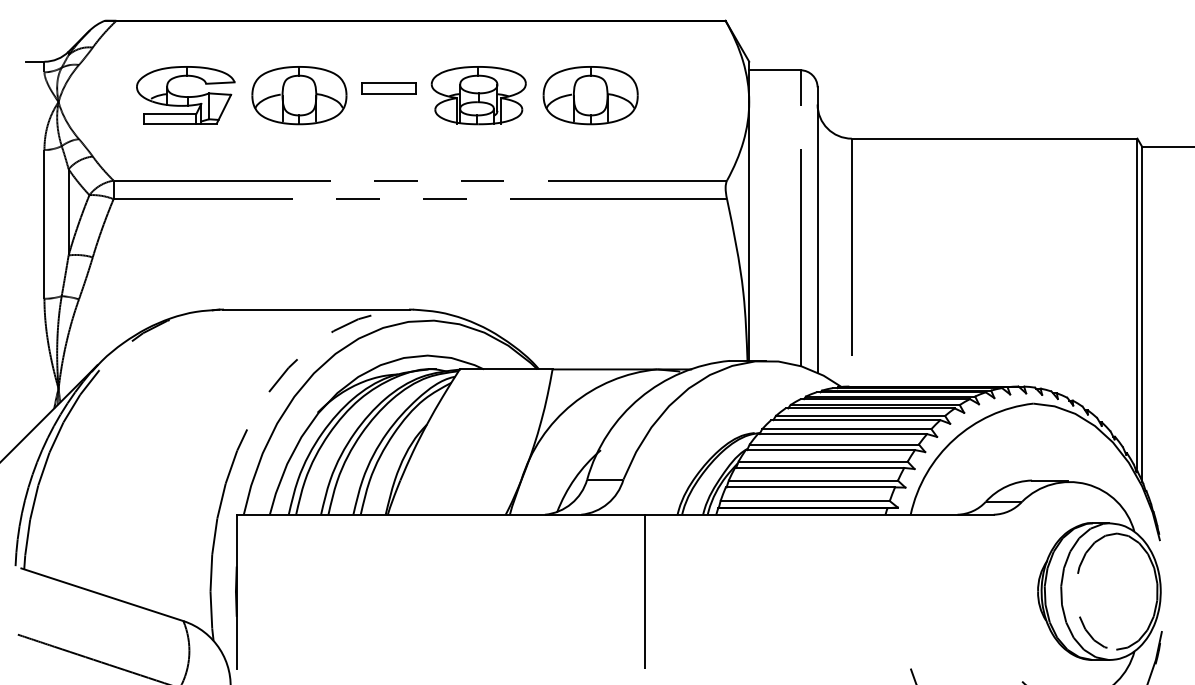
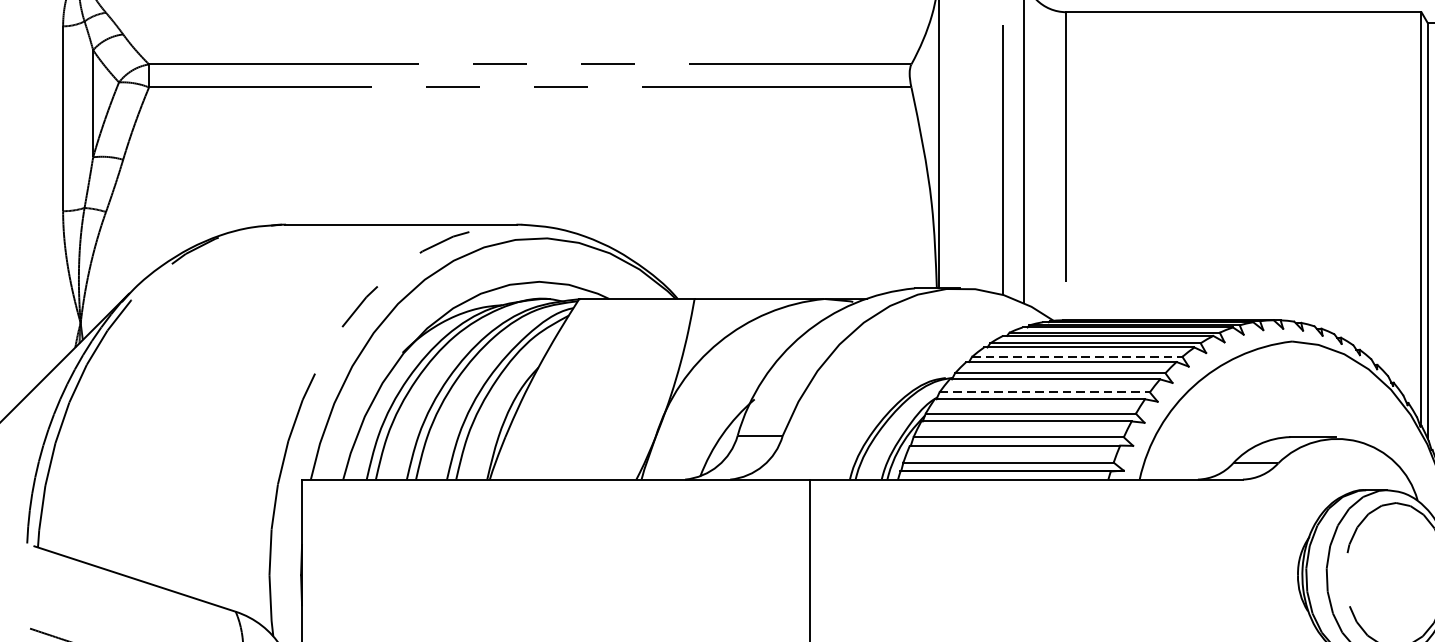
line: (860, 415) -> (1077, 356), solid -> dashed
line: (834, 444) -> (1044, 392), solid -> dashed

